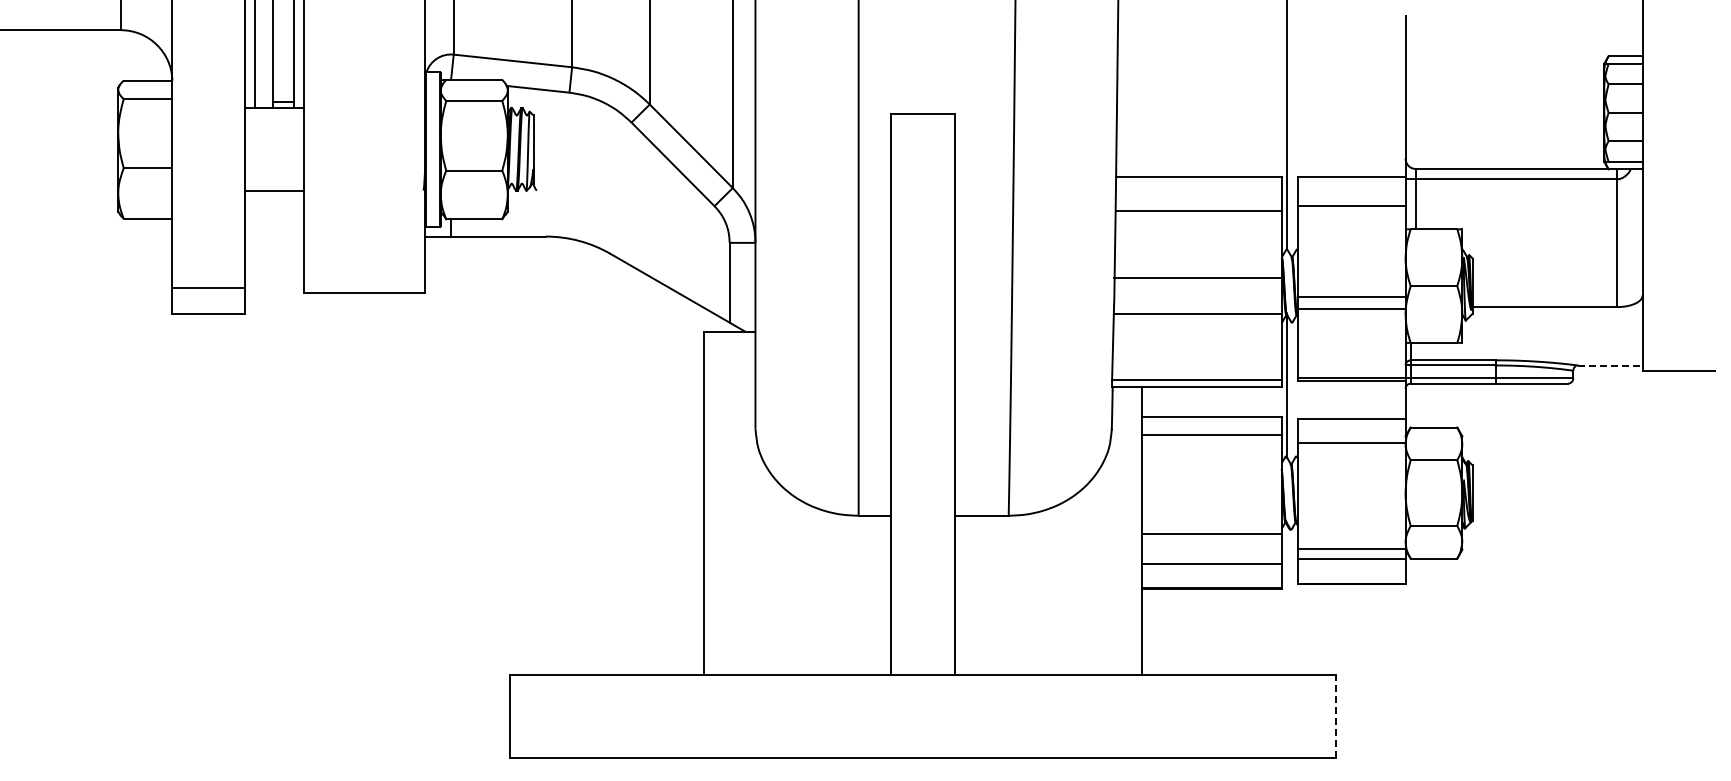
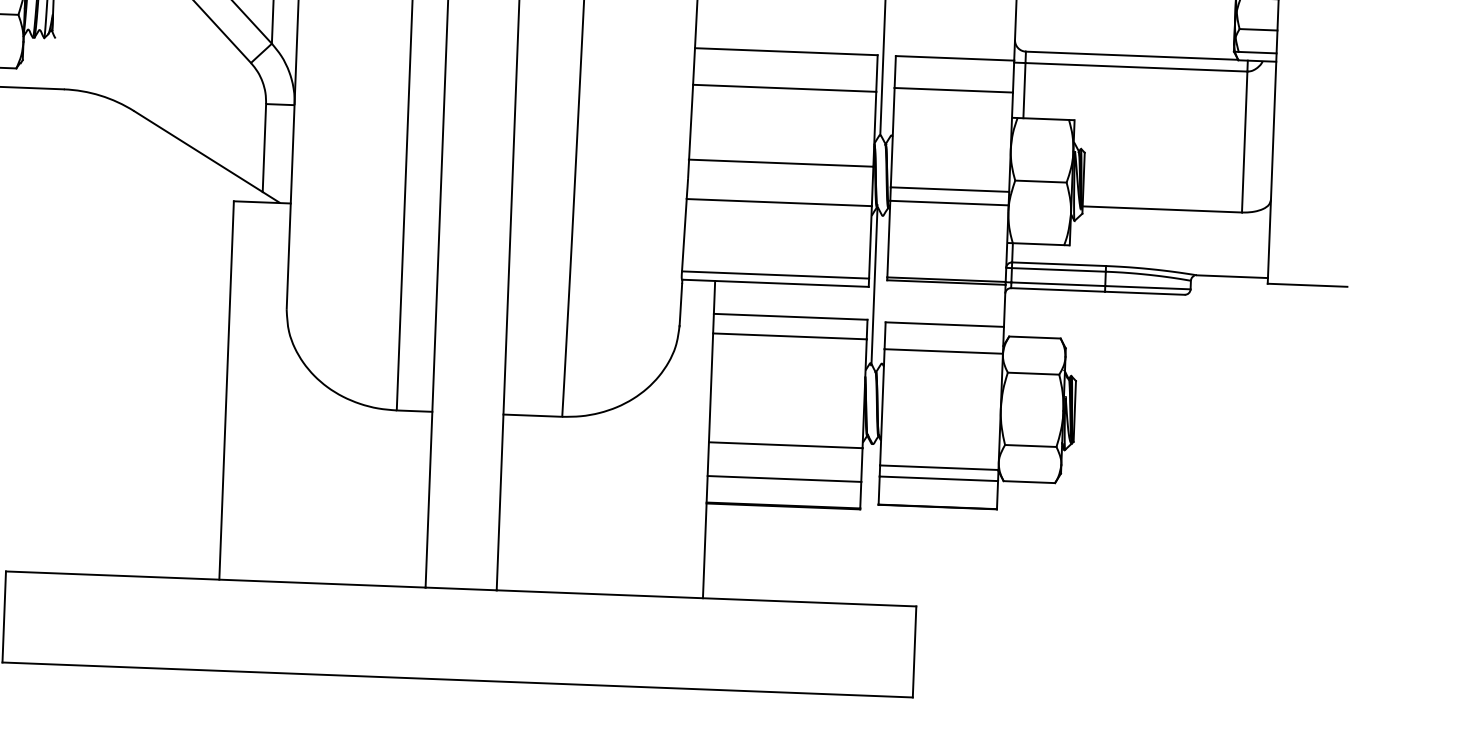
line: (1611, 365) -> (1233, 276), dashed -> solid
line: (1335, 715) -> (914, 650), dashed -> solid

